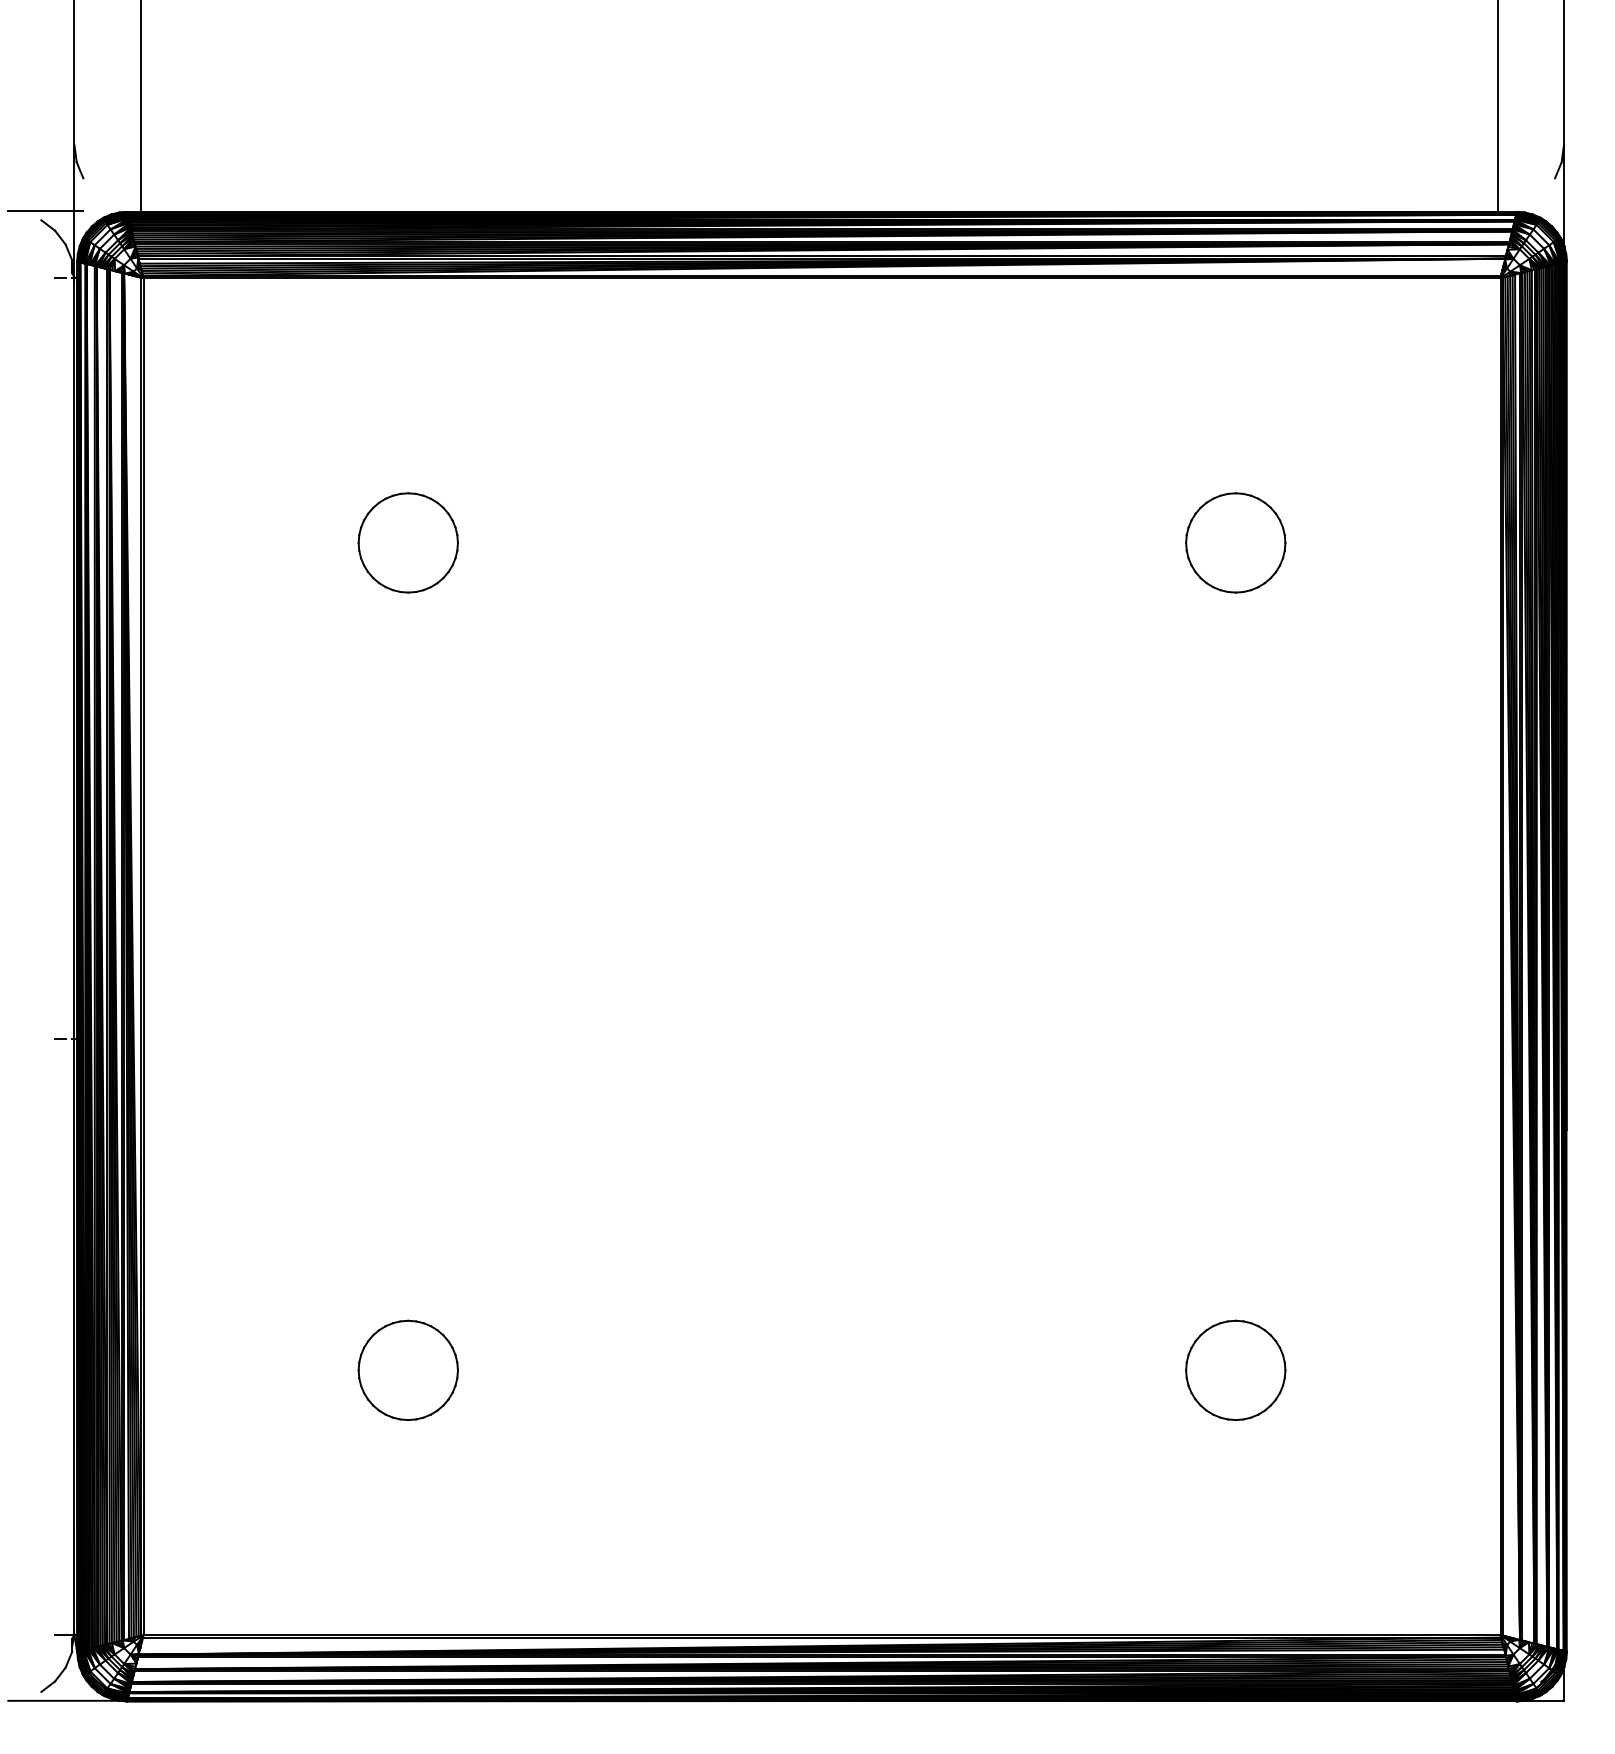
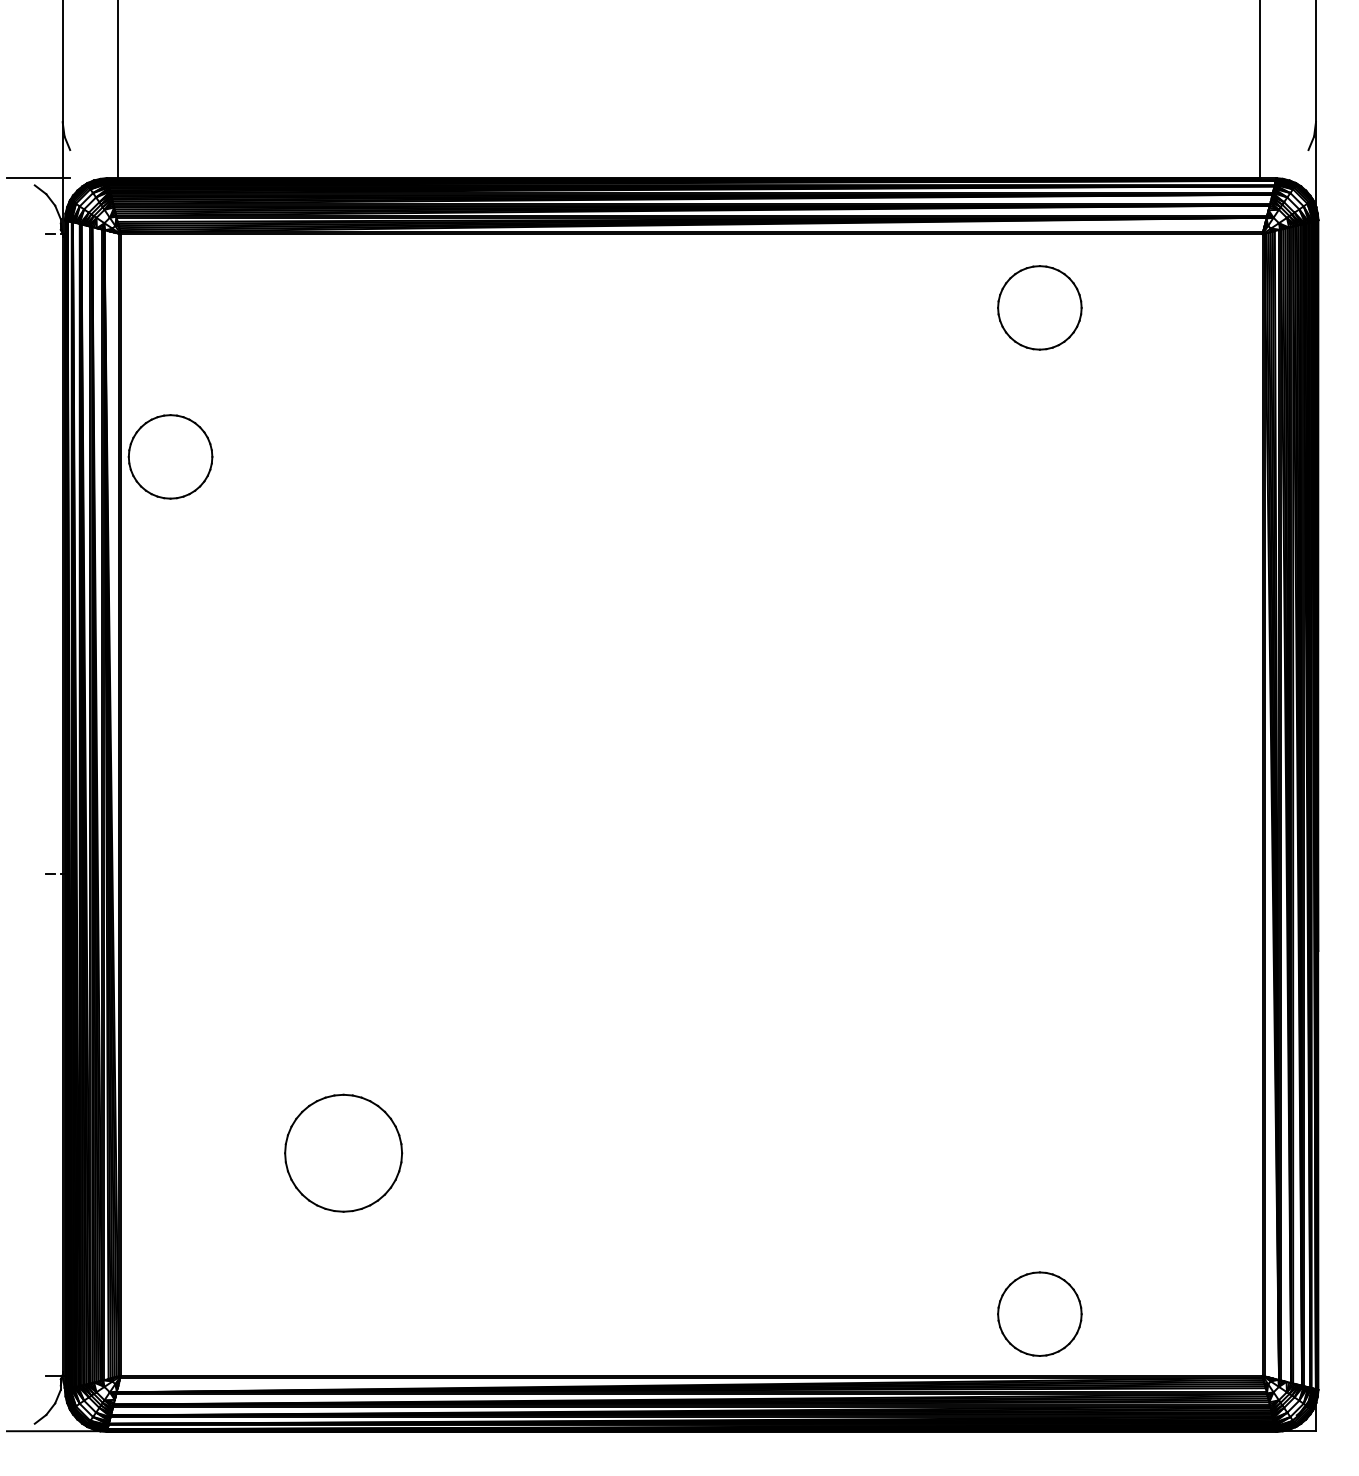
part: (408, 542) -> (170, 456), moved
part: (1235, 542) -> (1039, 307), moved
part: (408, 1369) -> (343, 1152), size x1.4
part: (1235, 1369) -> (1039, 1313), moved

